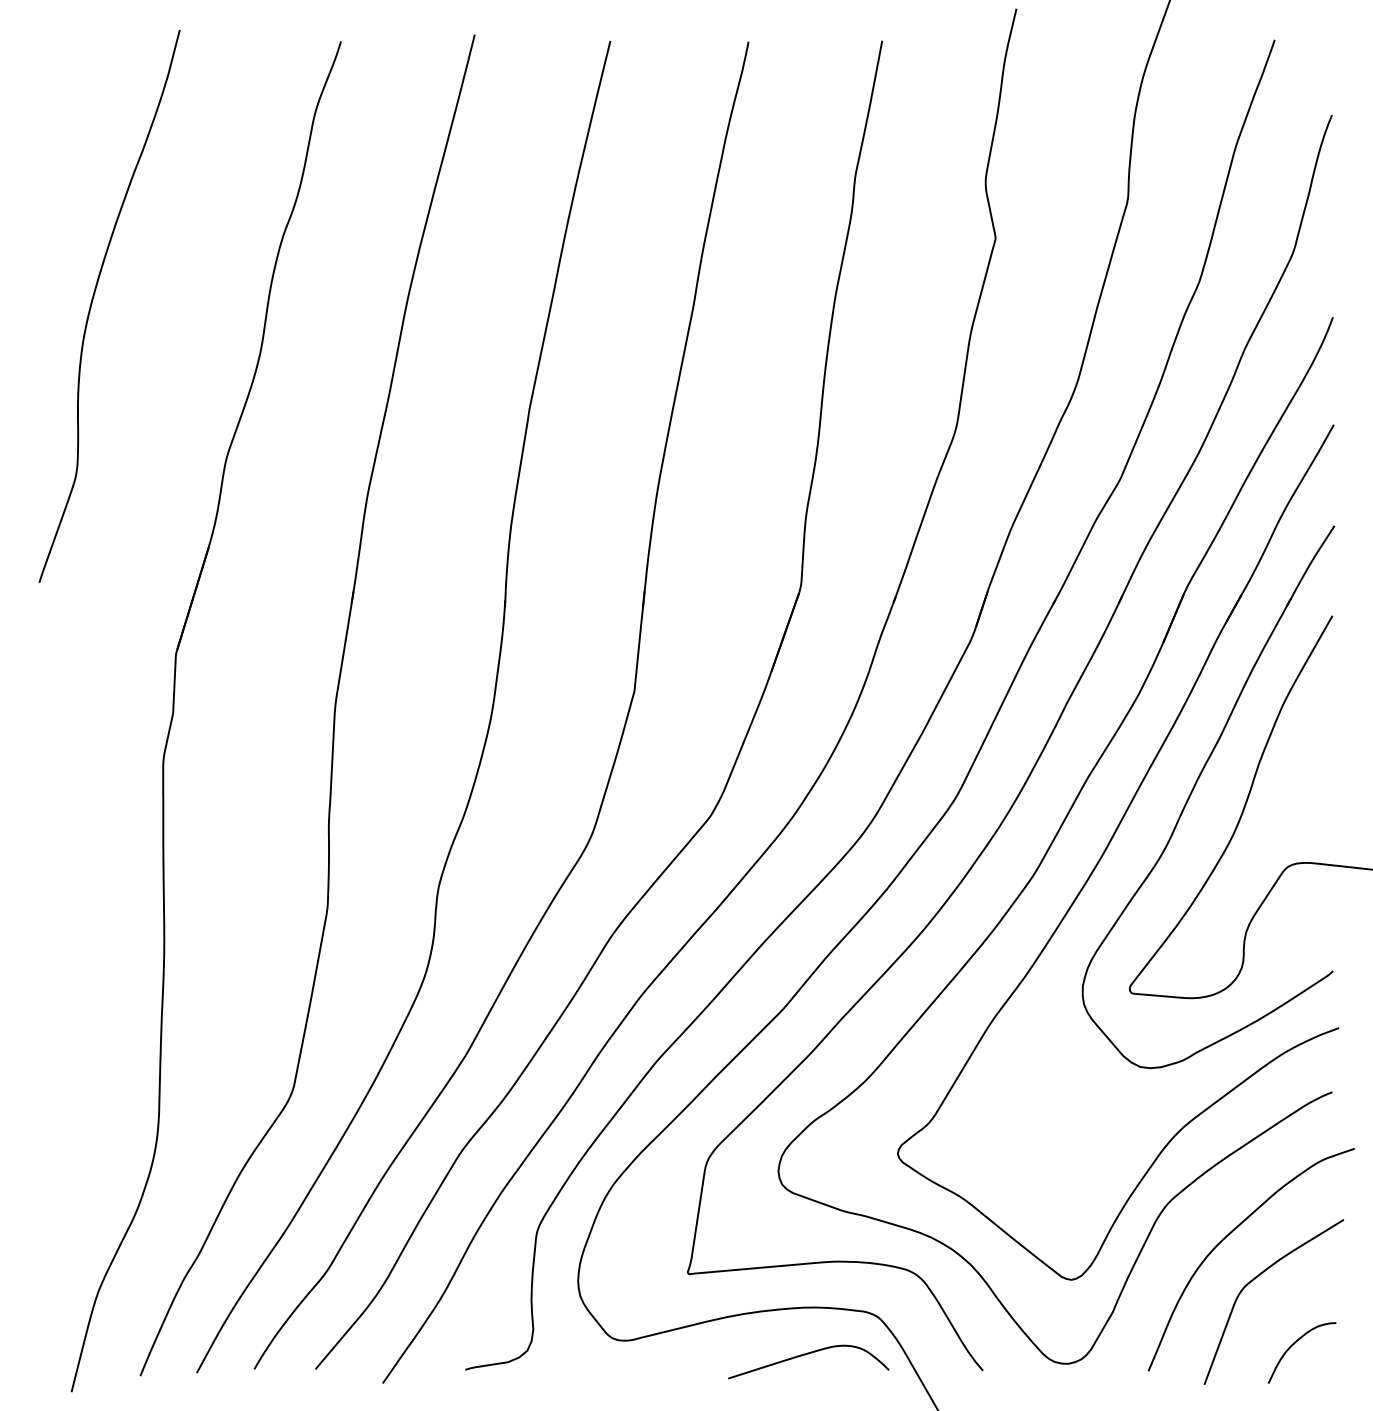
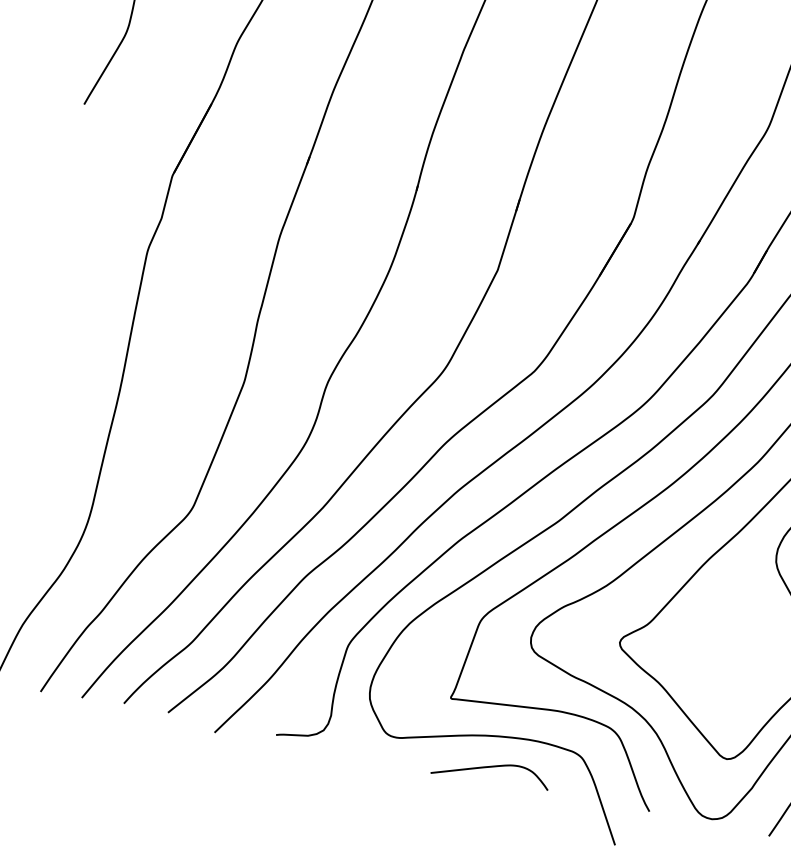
curve: (805, 1355) -> (489, 767), moved

